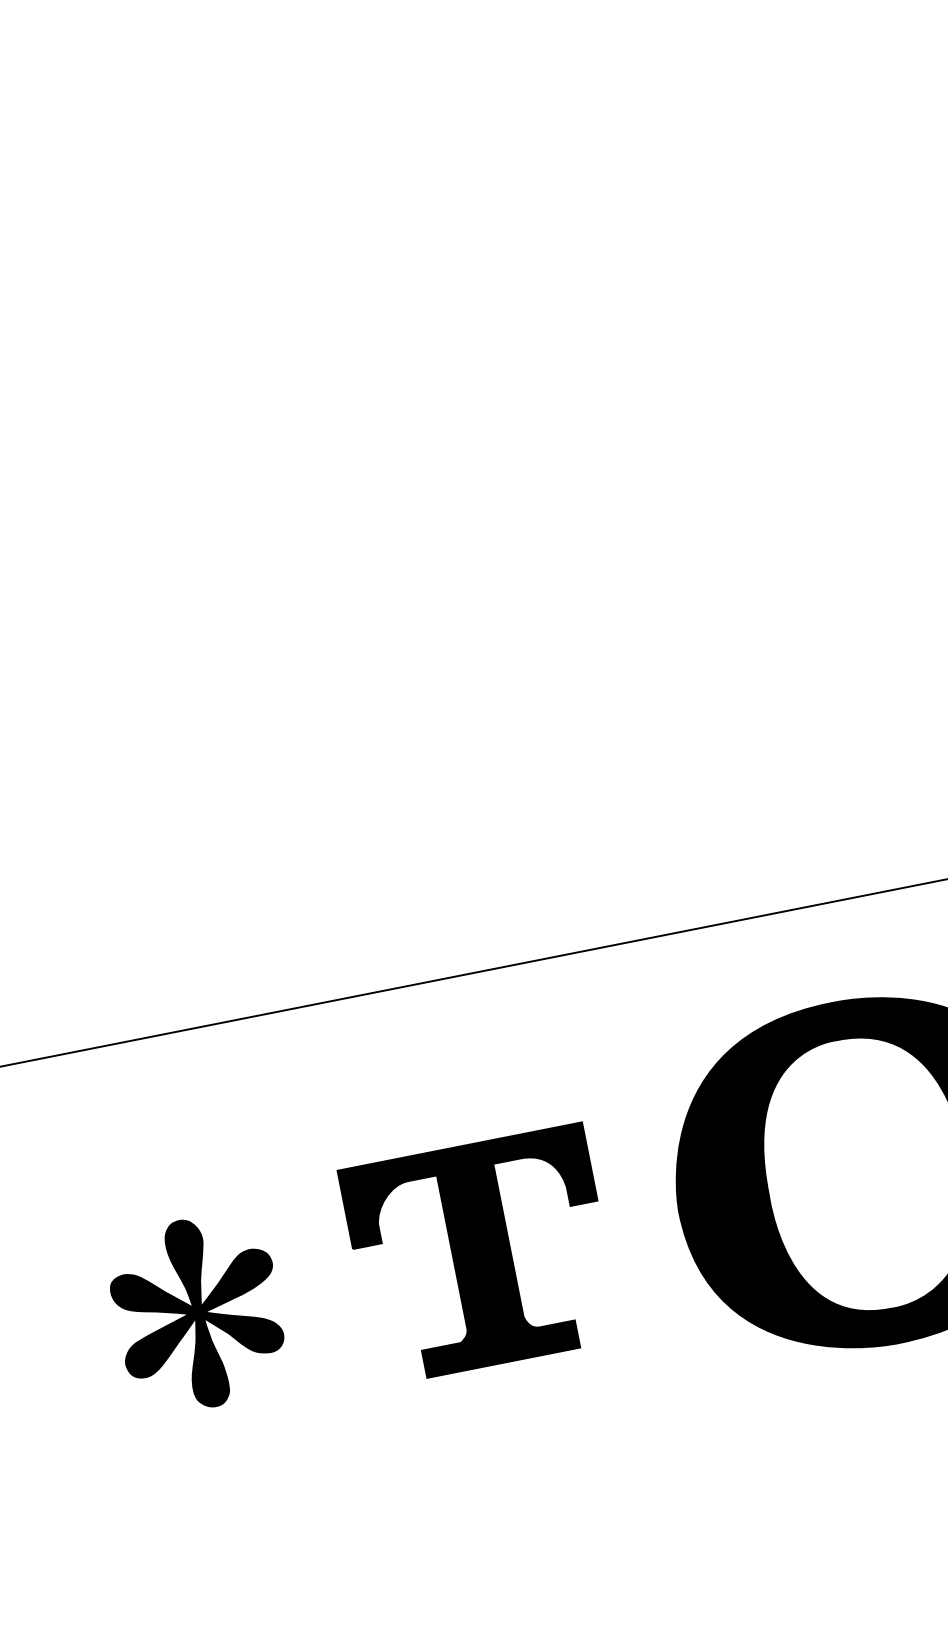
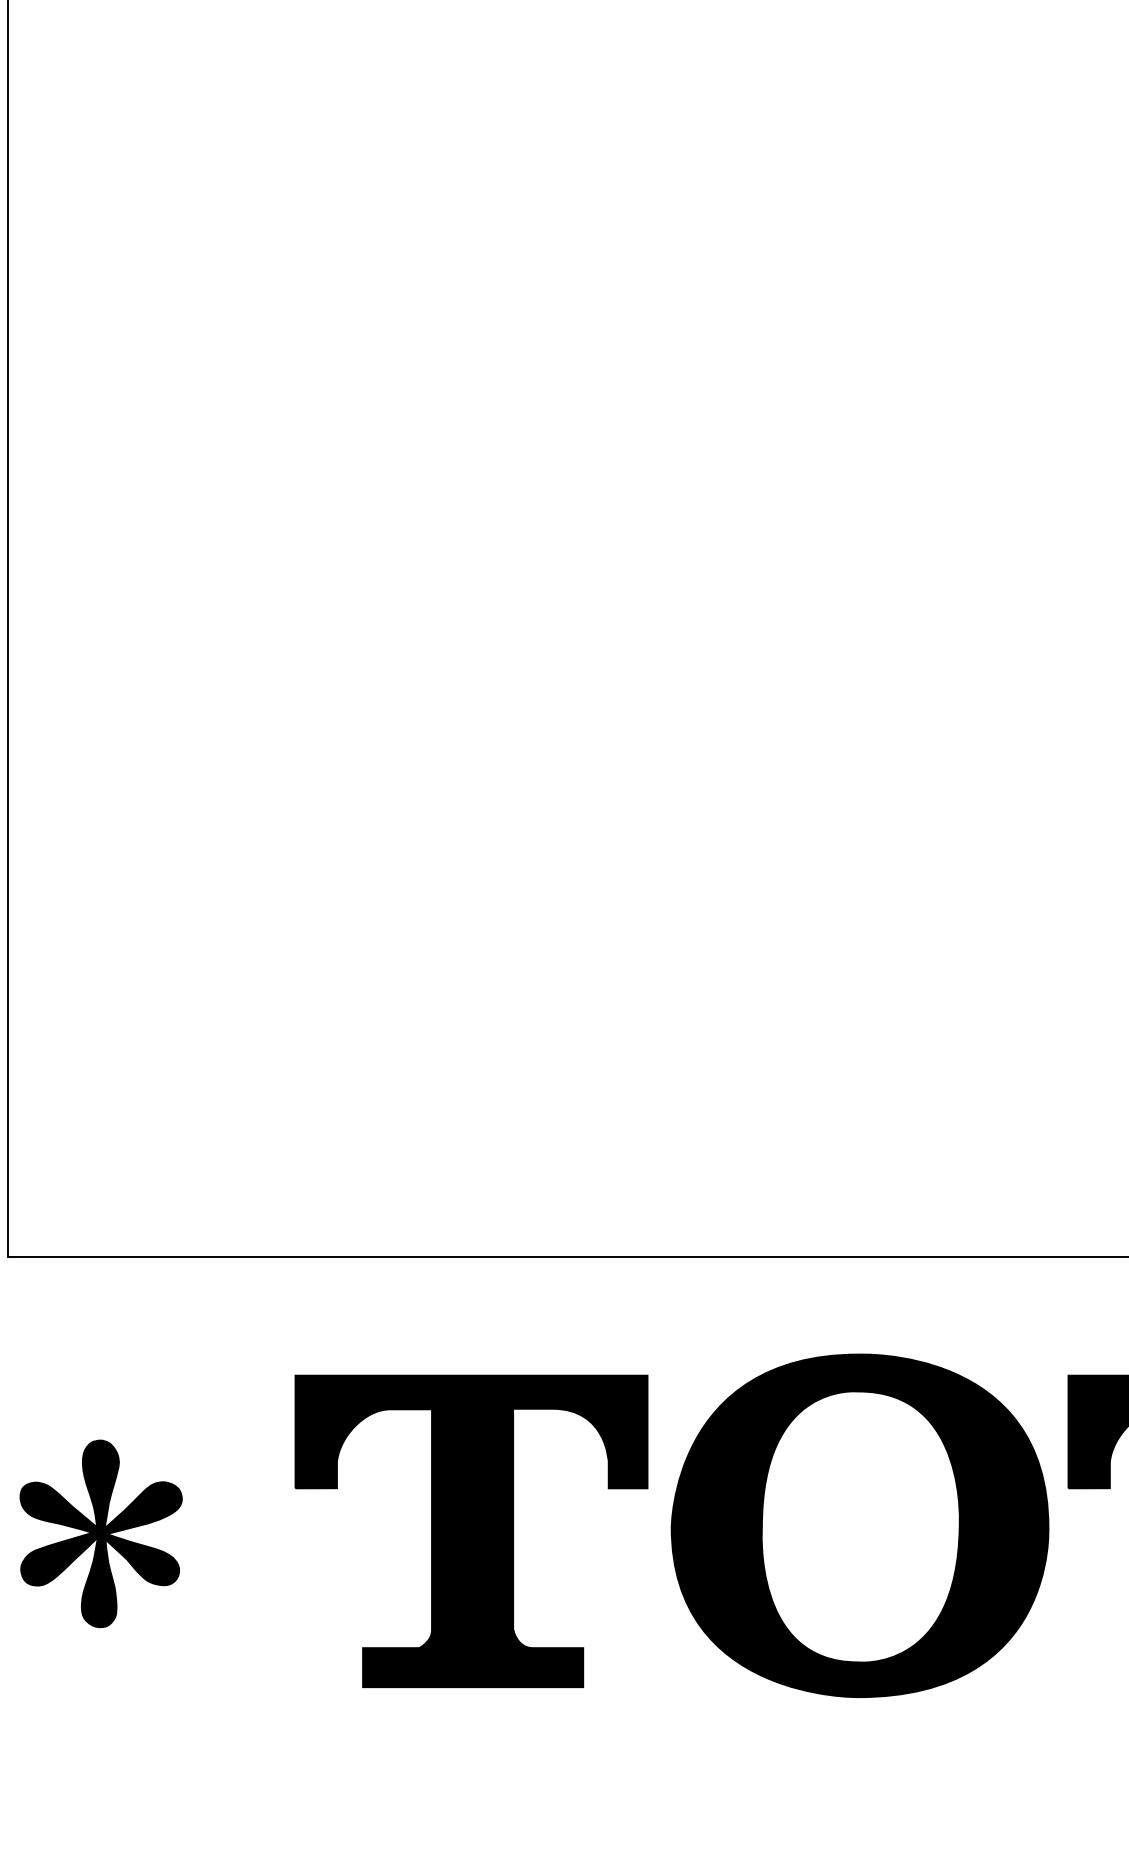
part: (481, 1253) -> (471, 1530), size x1.43
part: (197, 1313) -> (100, 1533), moved

